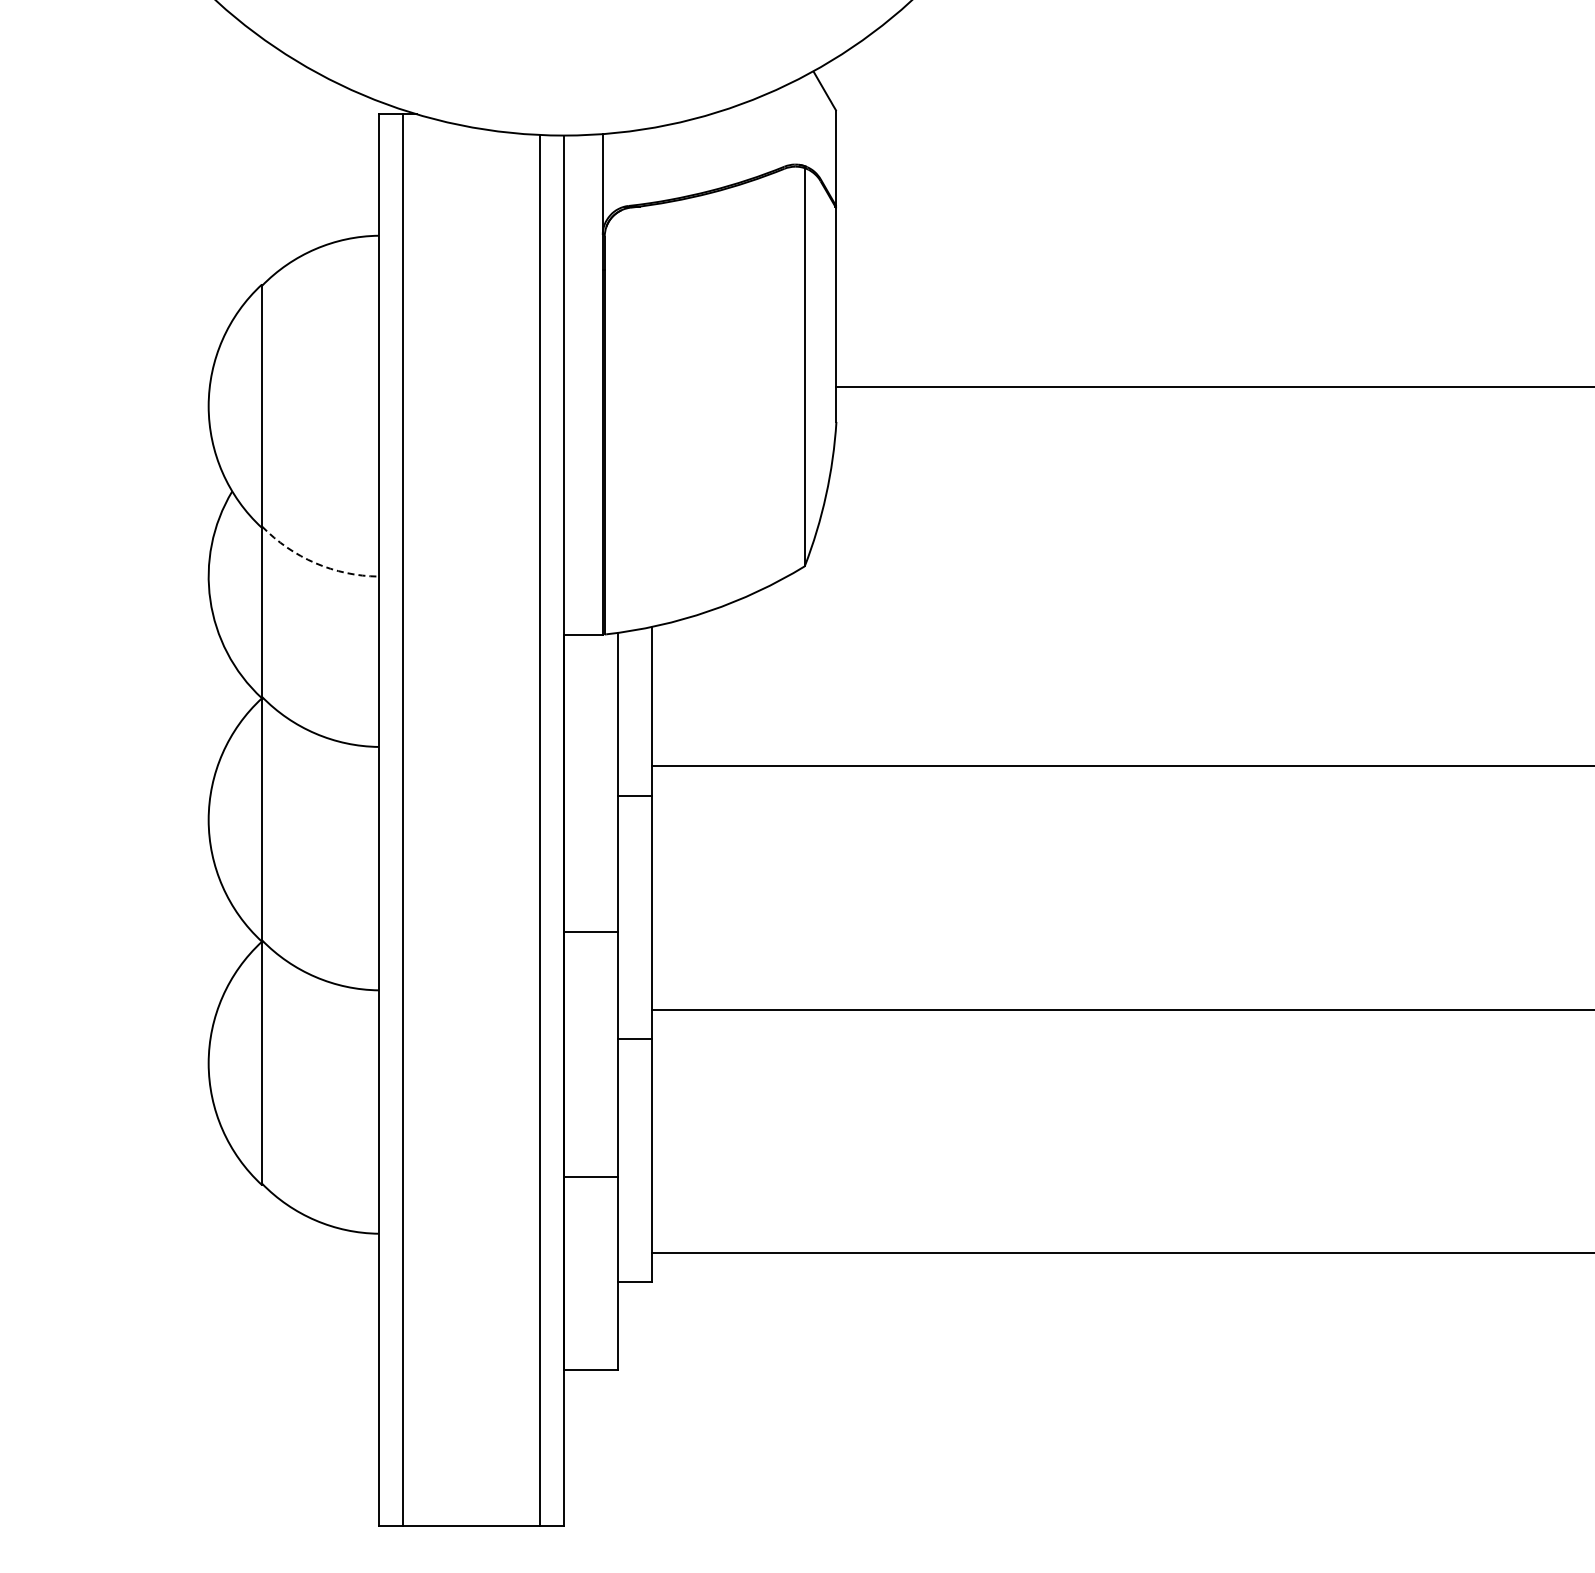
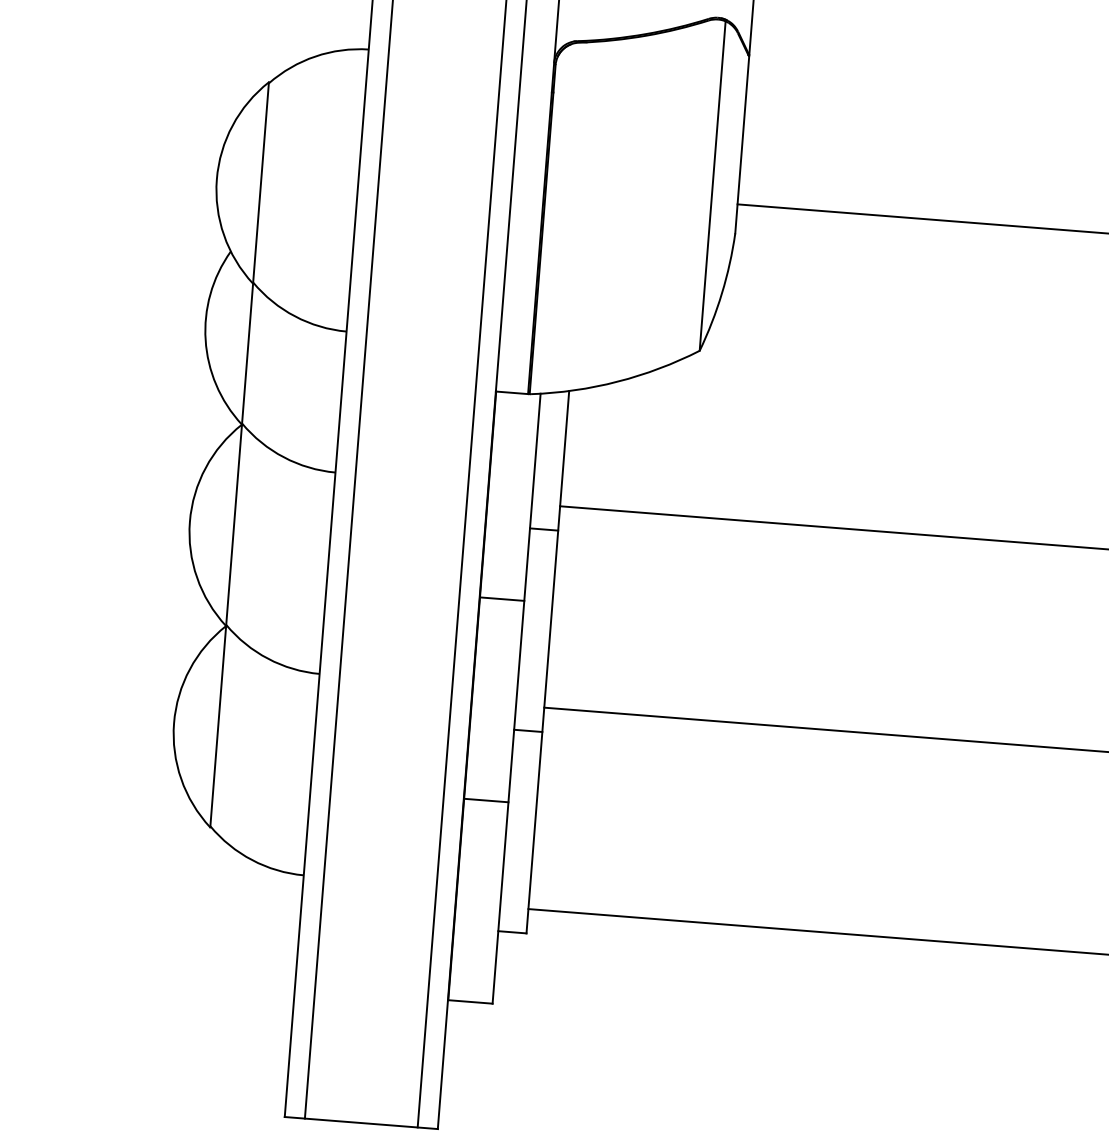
arc: (315, 563) -> (295, 316), dashed -> solid
line: (590, 932) -> (501, 599), moved
line: (590, 1176) -> (485, 800), moved

